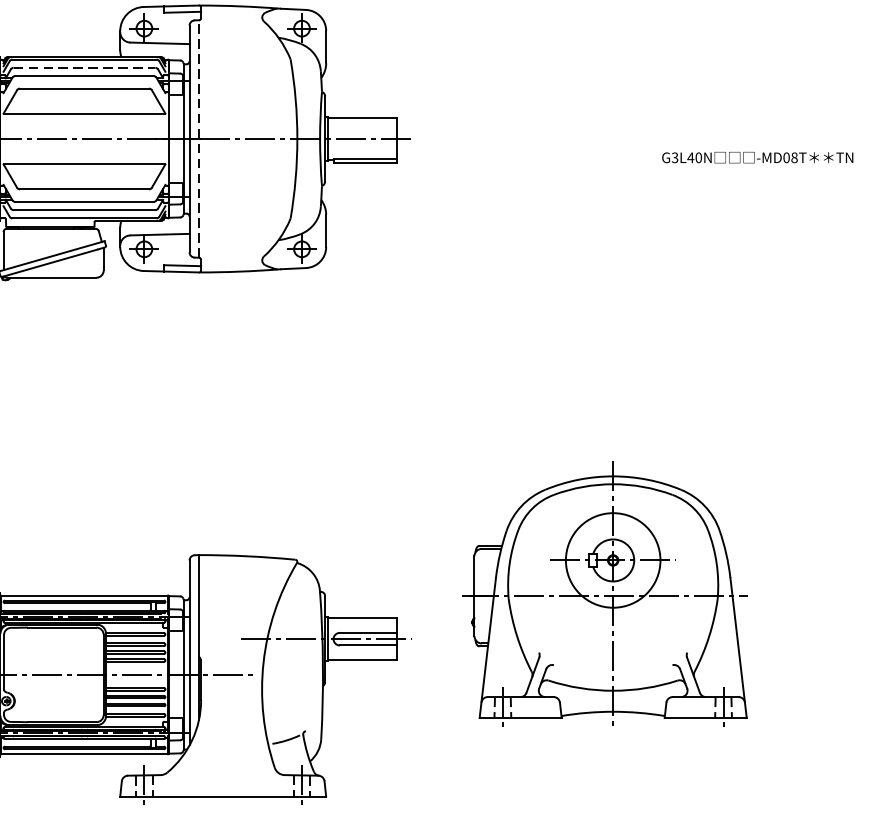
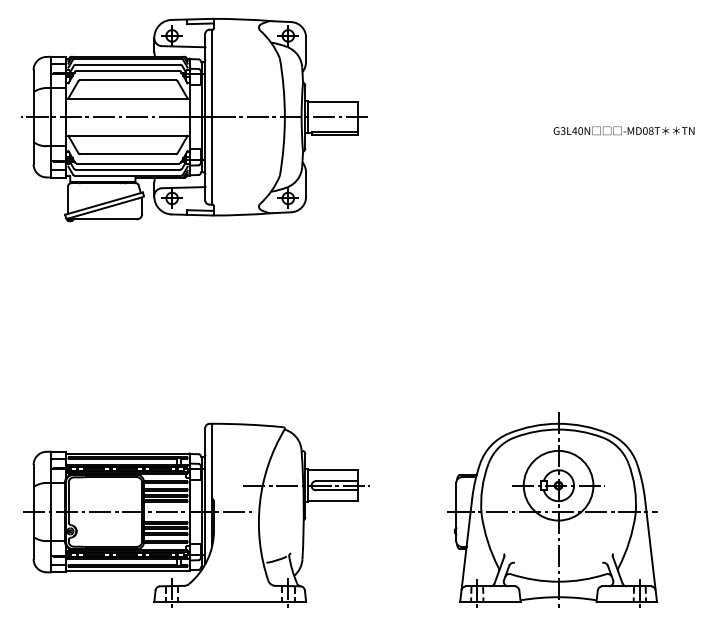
line: (85, 67) -> (128, 64), dashed -> solid
line: (199, 138) -> (212, 116), dashed -> solid
part: (604, 592) -> (552, 509), moved

